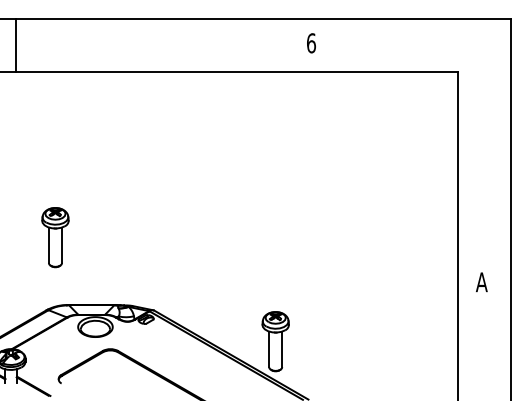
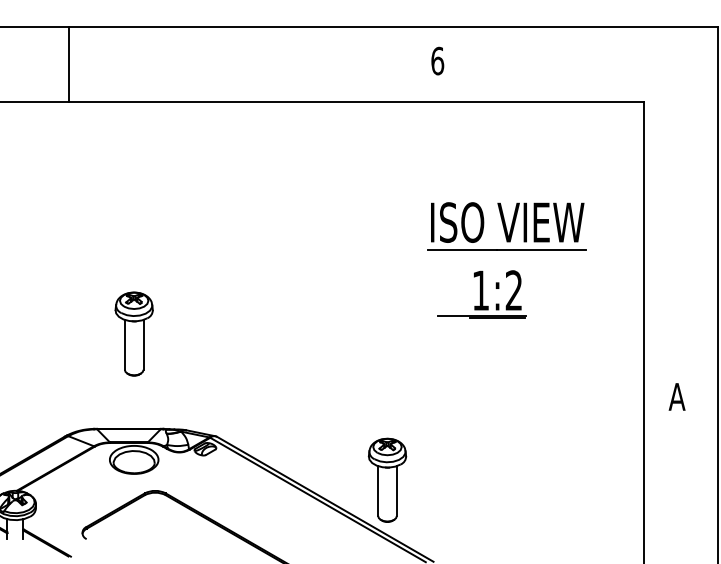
line: (15, 45) -> (68, 64), moved
part: (360, 184) -> (506, 259), added
part: (55, 237) -> (134, 333), moved

